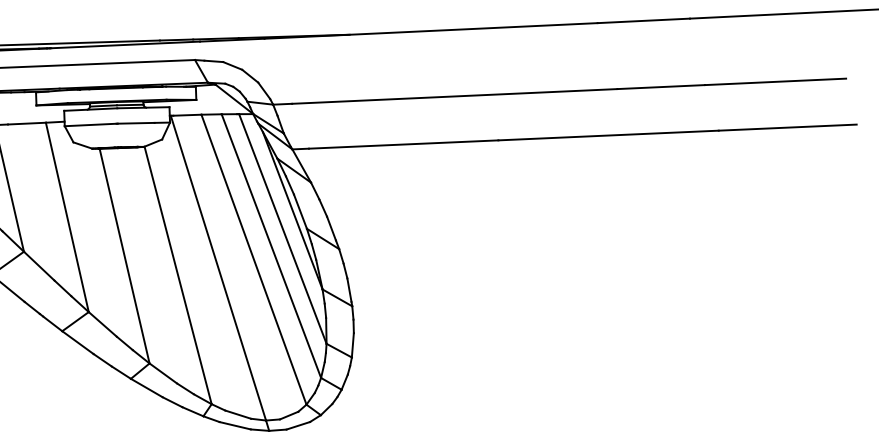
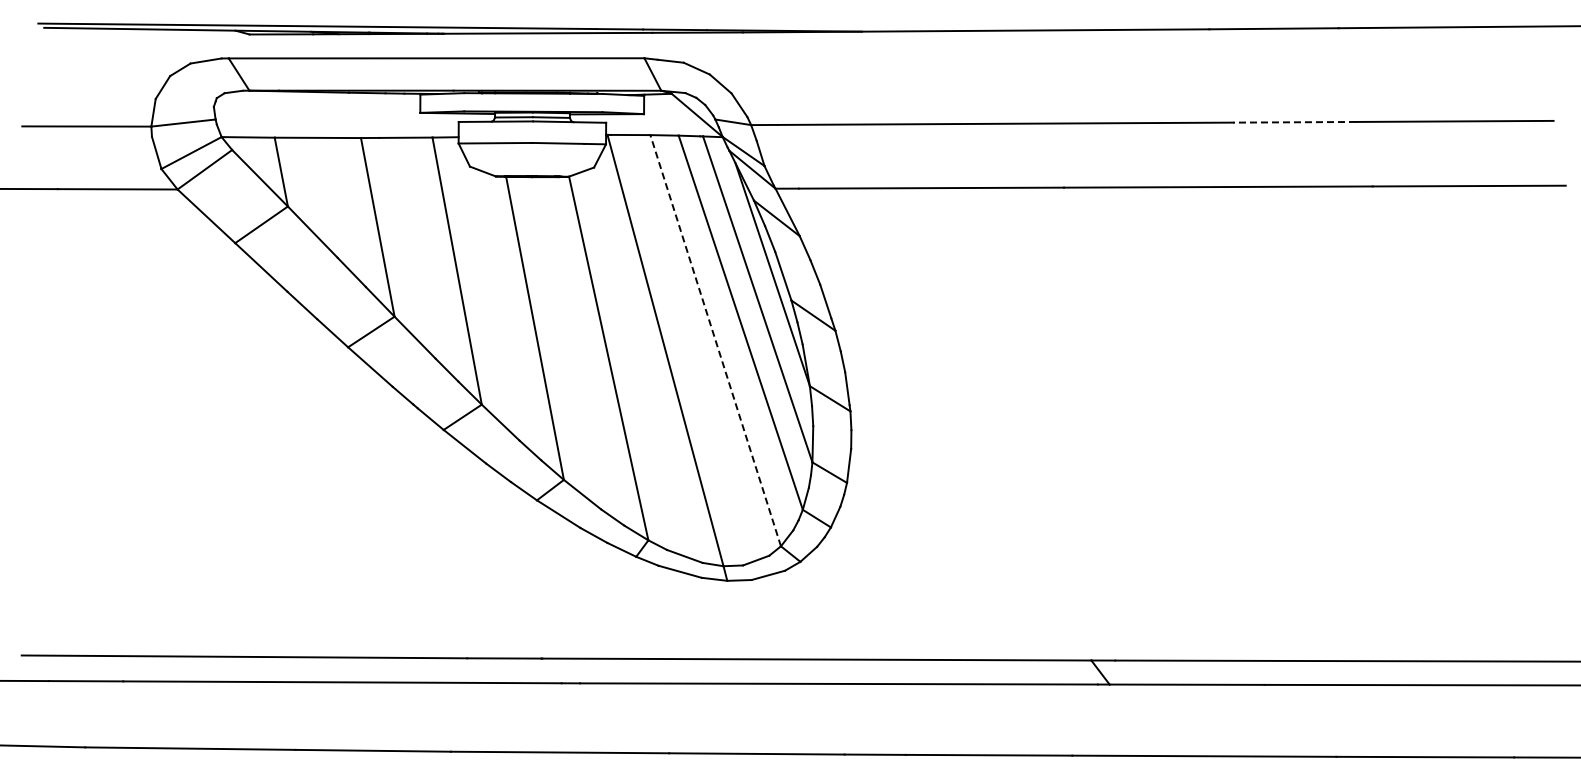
line: (661, 87) -> (1294, 122), solid -> dashed
line: (253, 259) -> (715, 340), solid -> dashed

